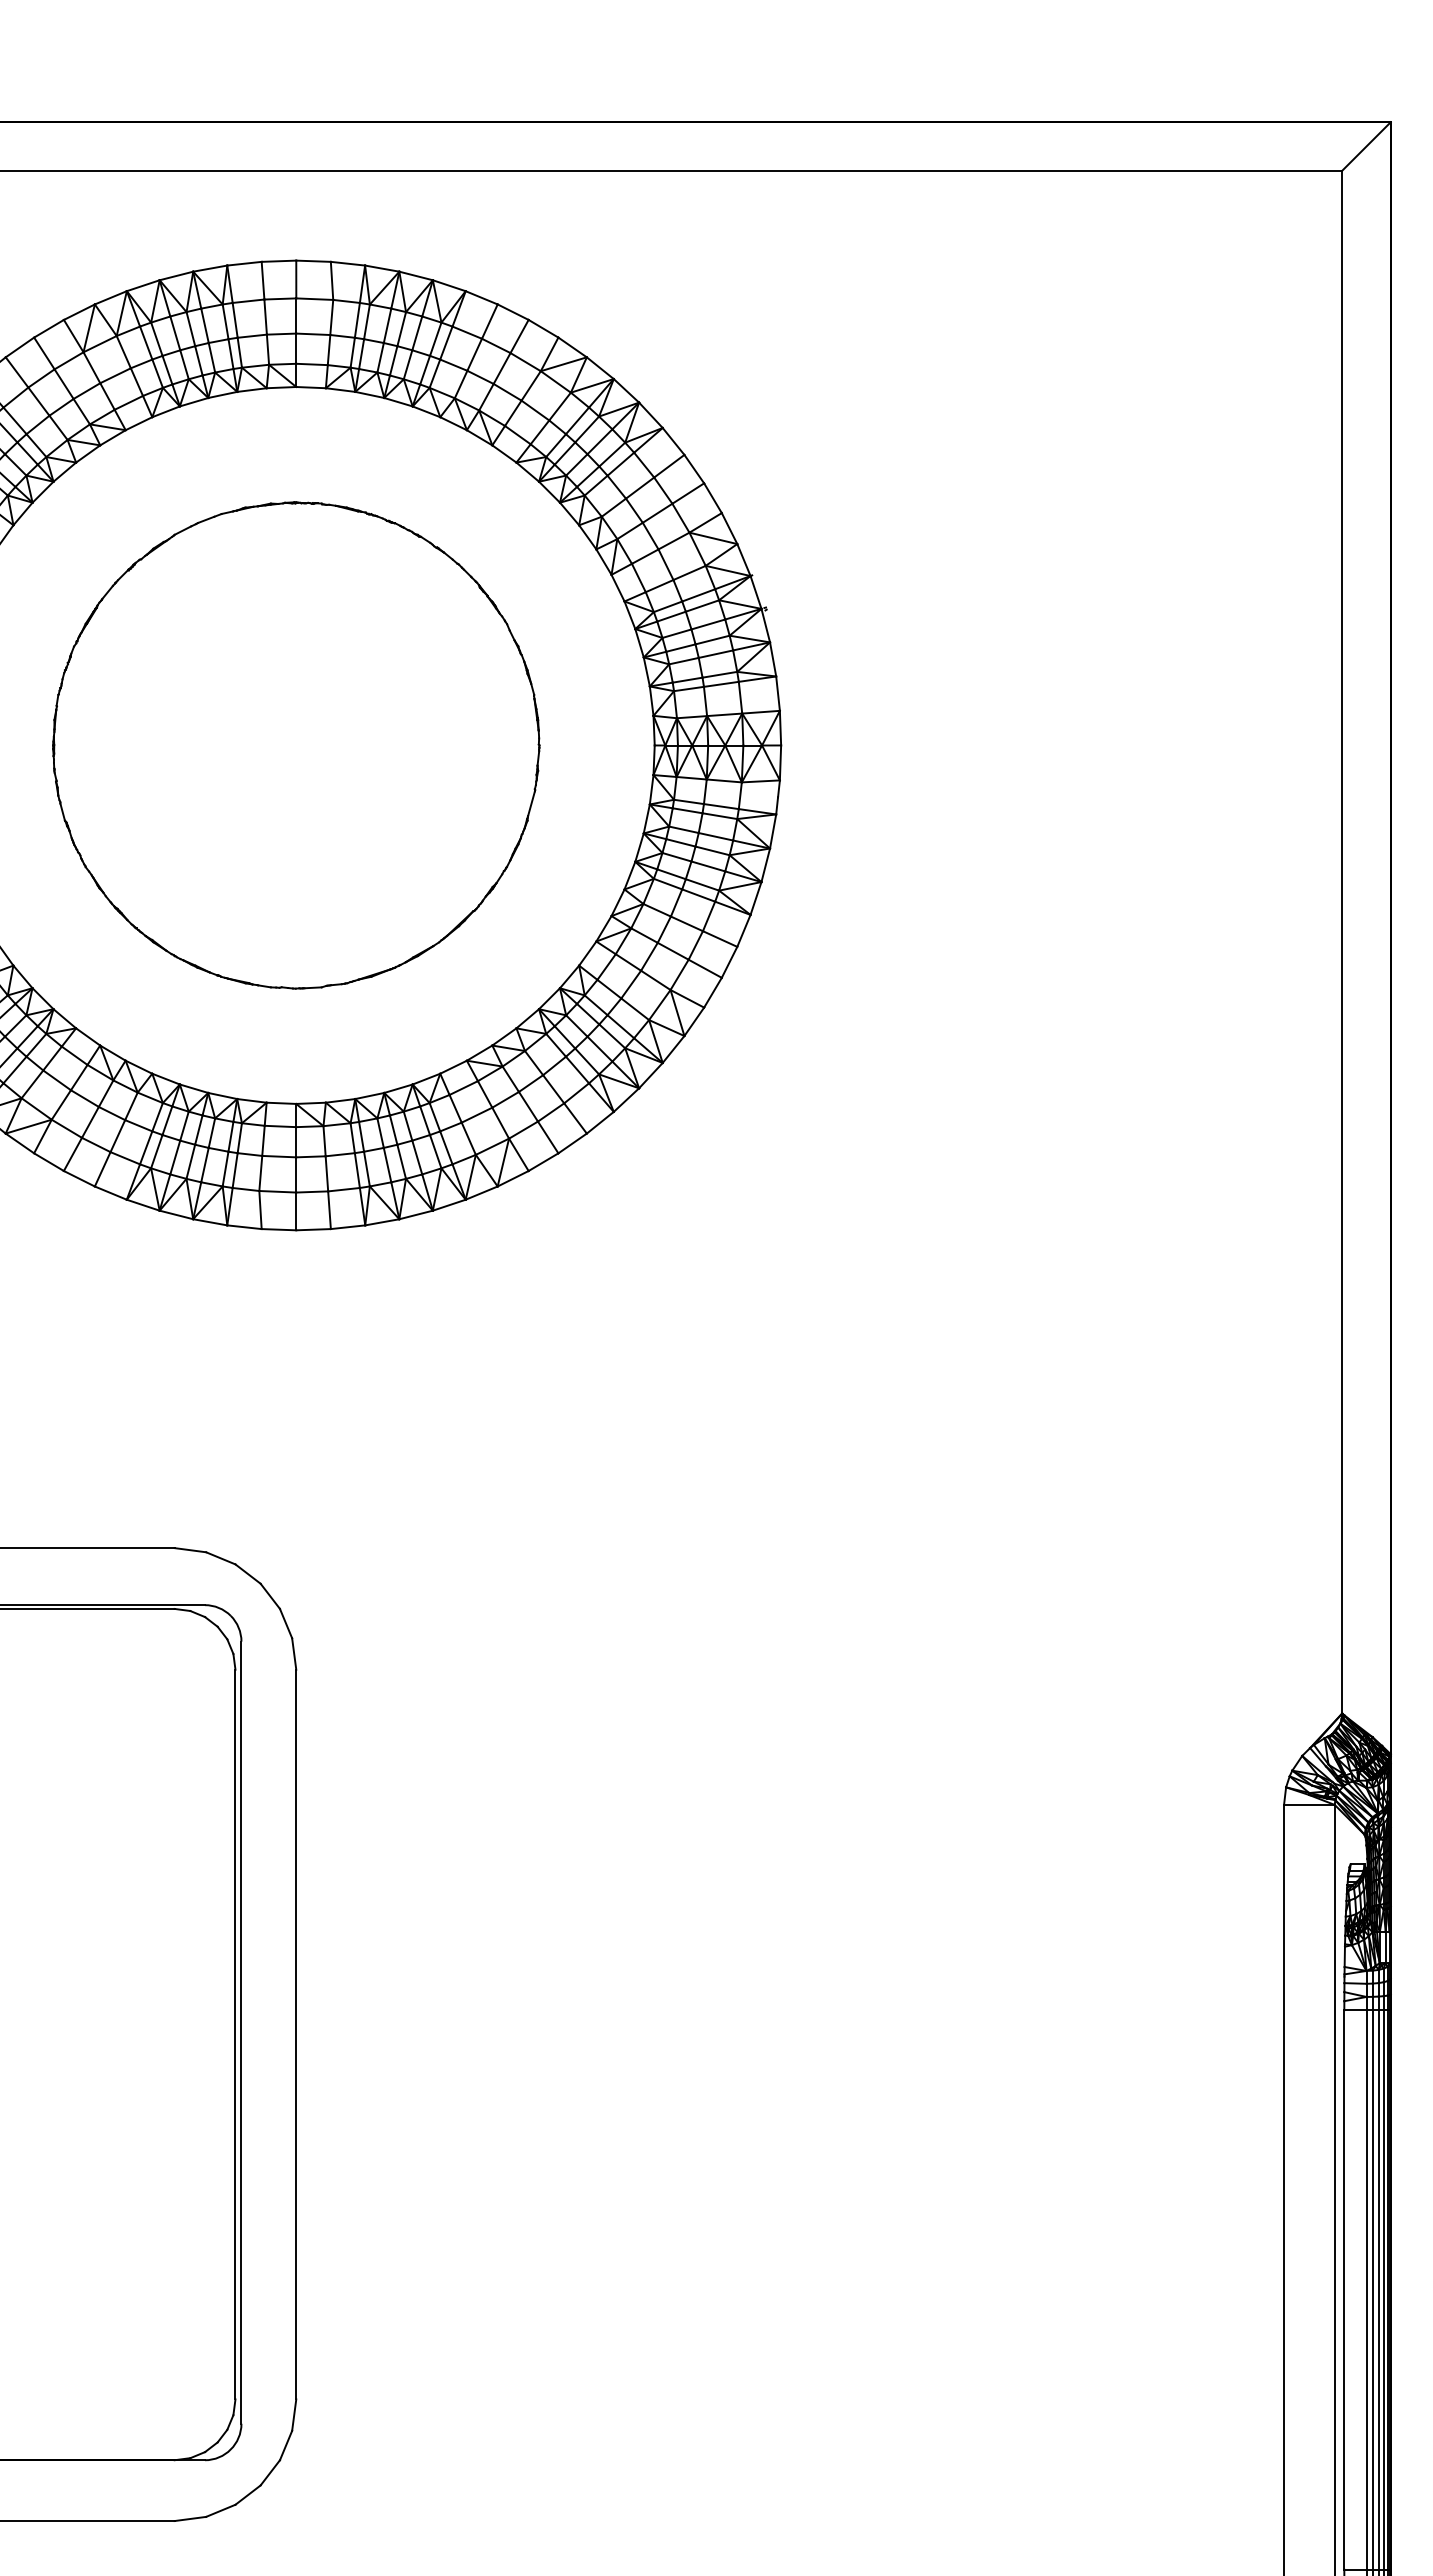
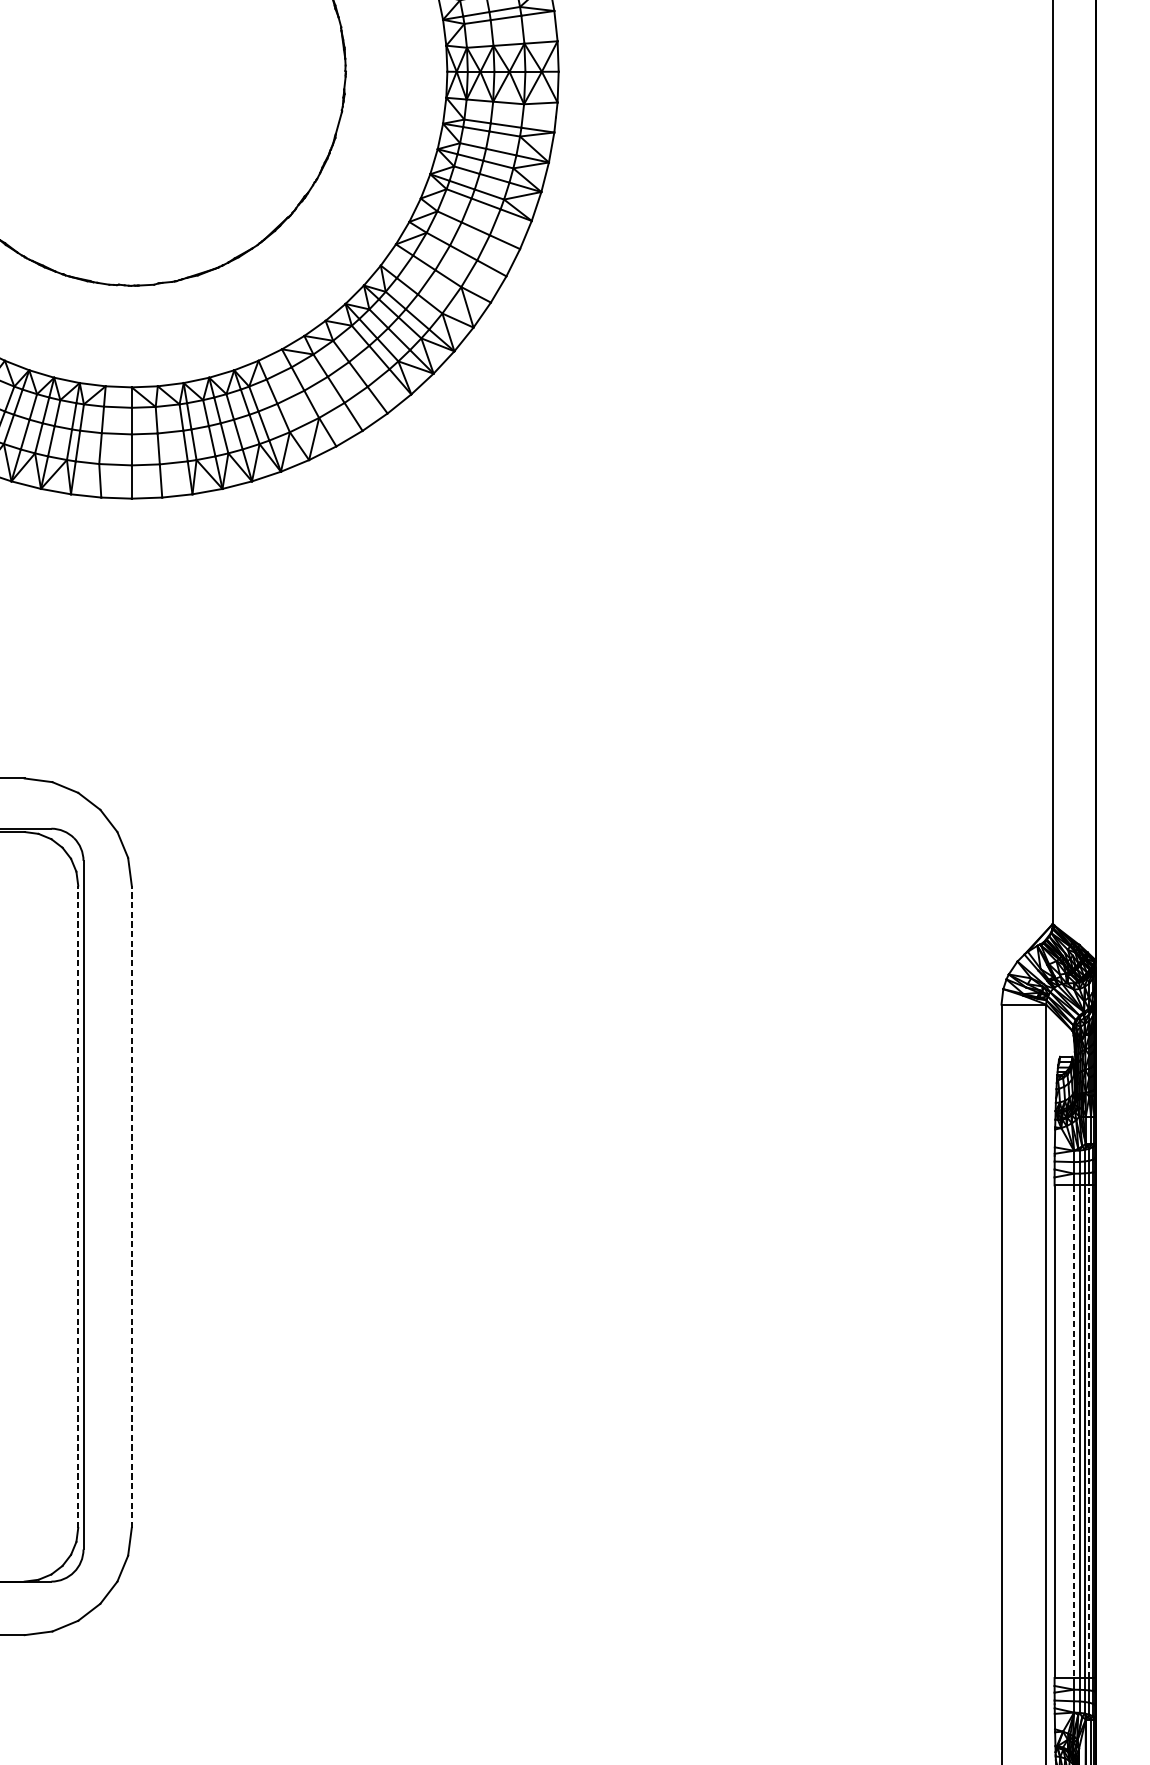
line: (235, 2034) -> (78, 1206), solid -> dashed
line: (296, 2034) -> (131, 1206), solid -> dashed
line: (1366, 2289) -> (1074, 1431), solid -> dashed
line: (1383, 2289) -> (1089, 1431), solid -> dashed

